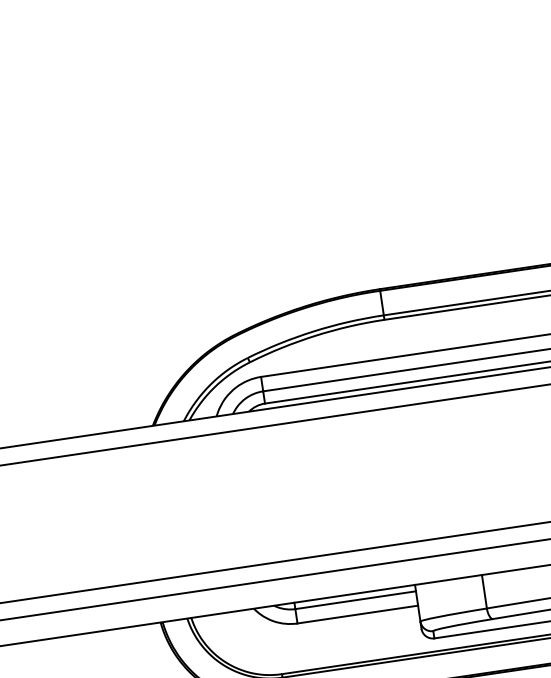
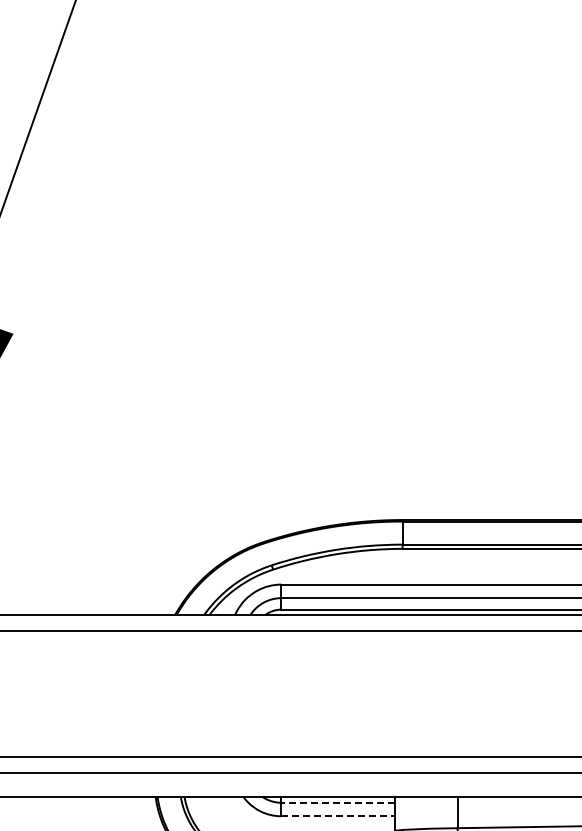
line: (356, 599) -> (338, 802), solid -> dashed
line: (358, 614) -> (338, 816), solid -> dashed

